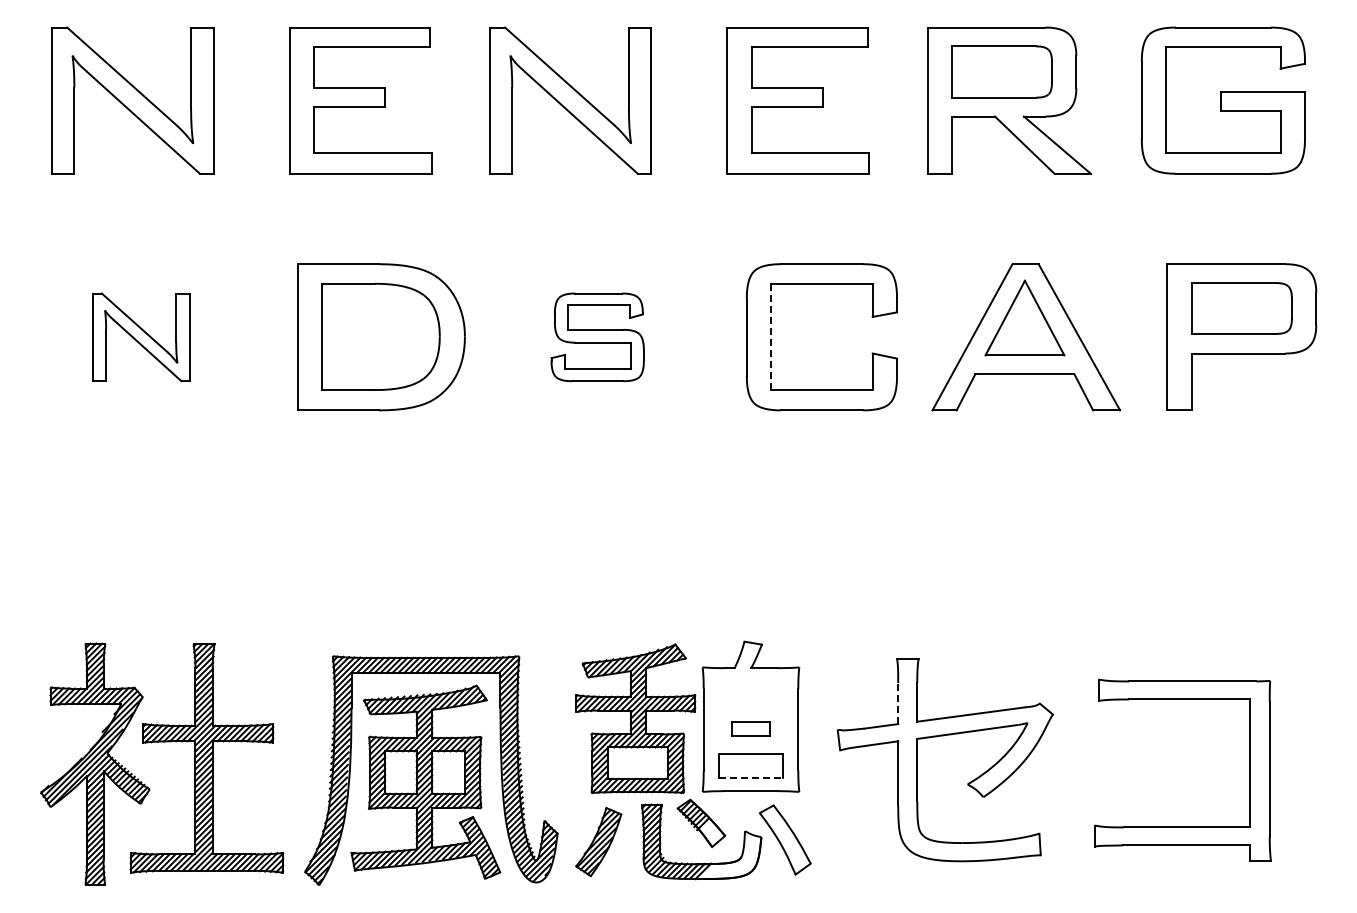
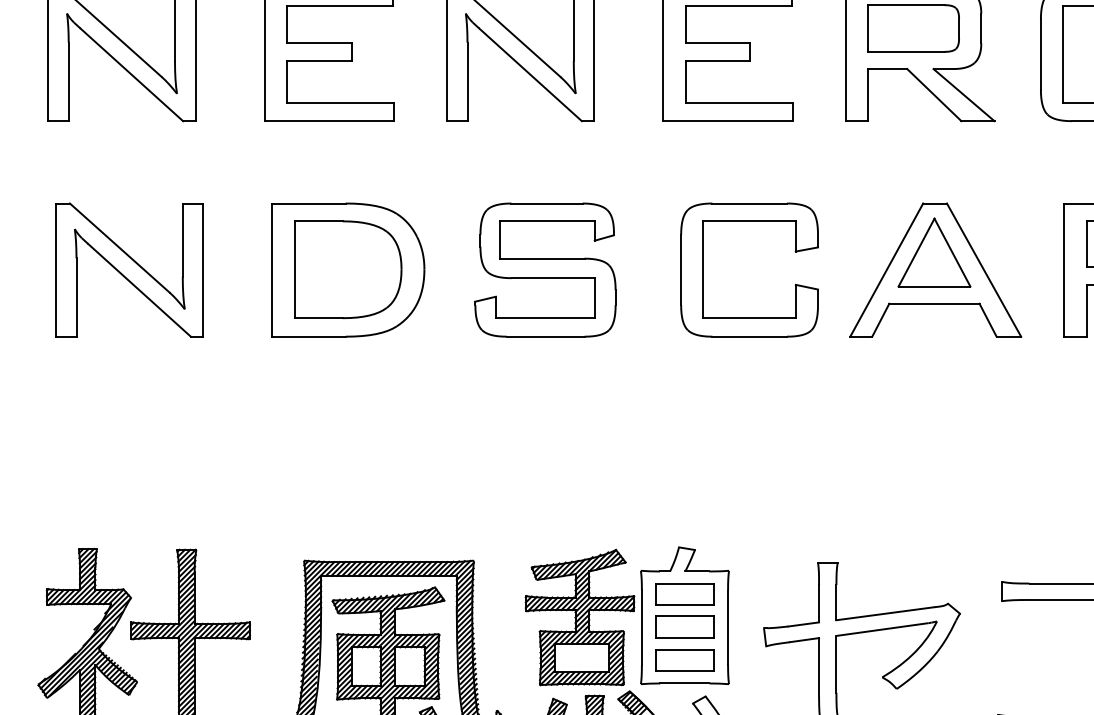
part: (140, 337) -> (128, 270), size x1.67
part: (597, 337) -> (545, 270), size x1.67
line: (771, 337) -> (703, 270), dashed -> solid
part: (750, 692) -> (684, 593), added
line: (898, 703) -> (819, 603), dashed -> solid
part: (750, 728) -> (684, 626), size x1.67
line: (751, 777) -> (685, 671), dashed -> solid

